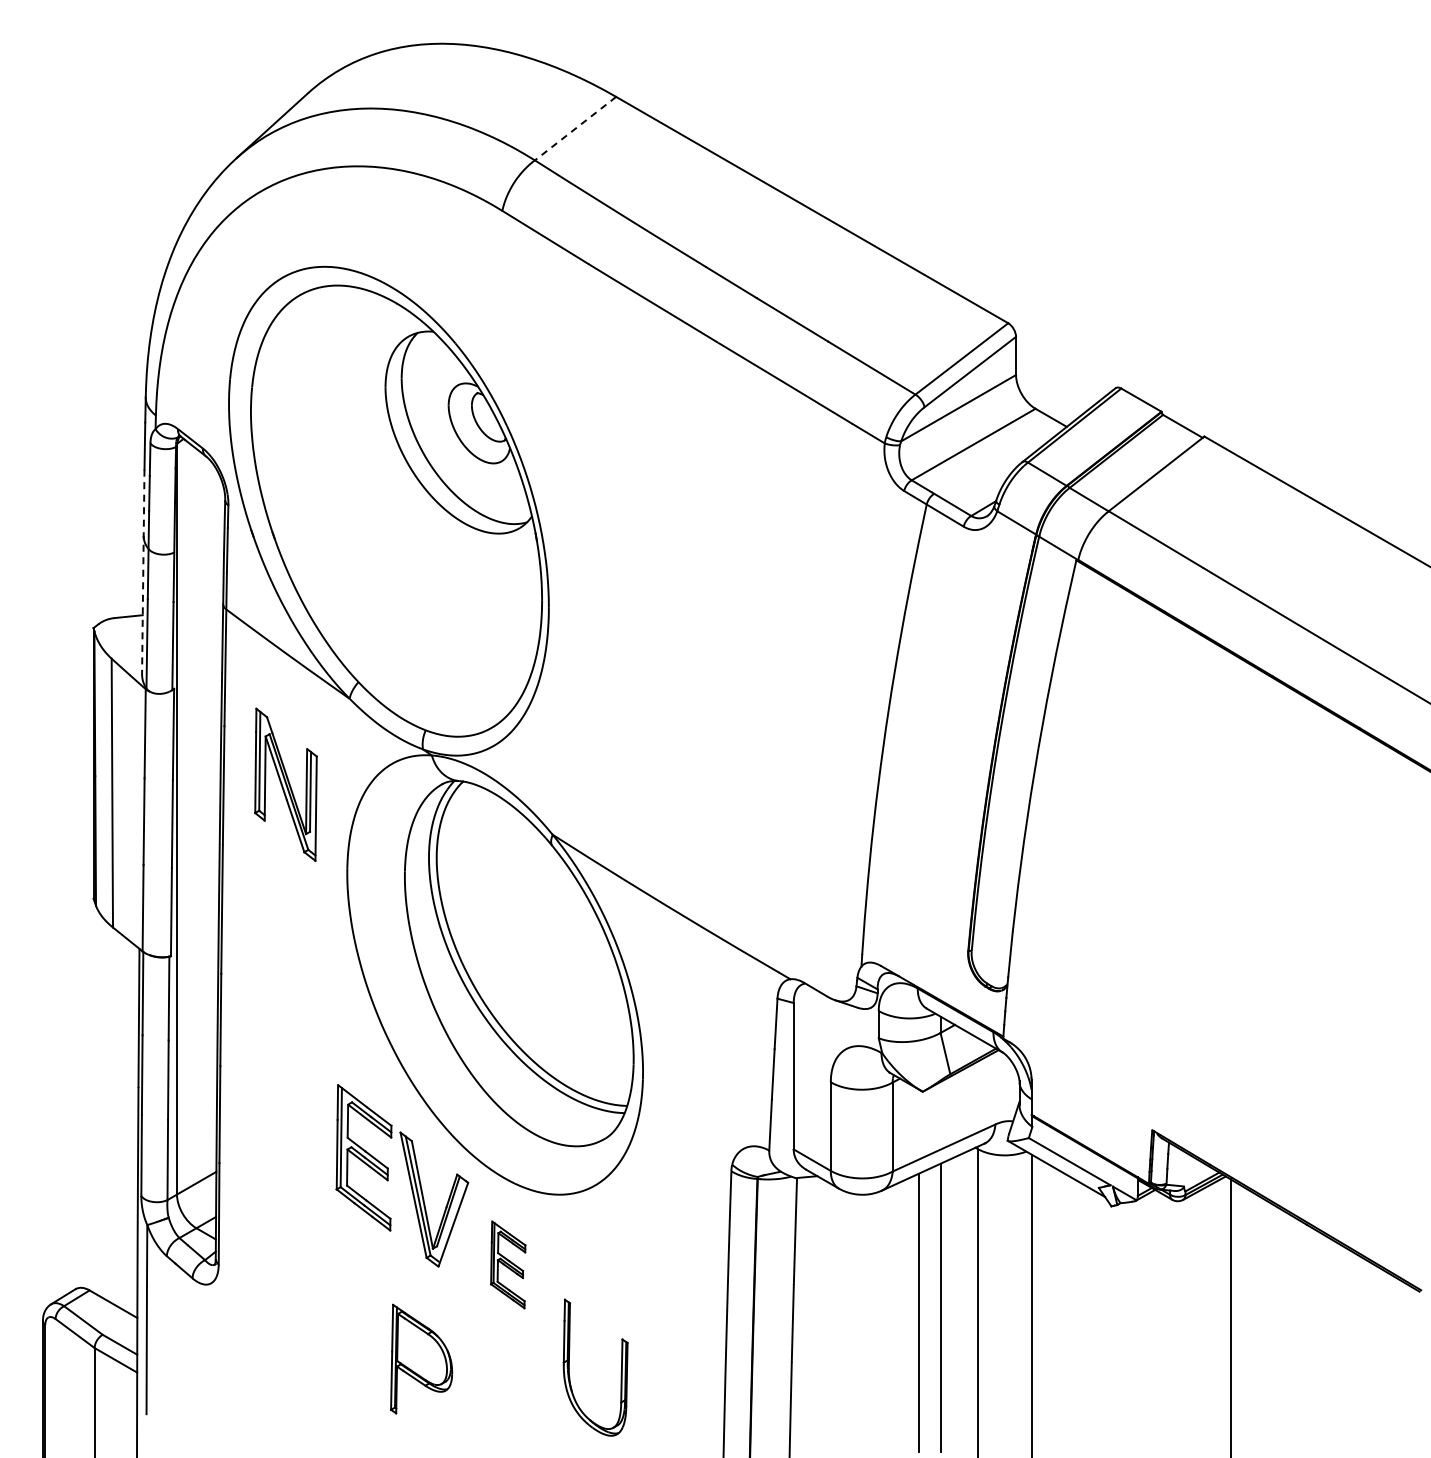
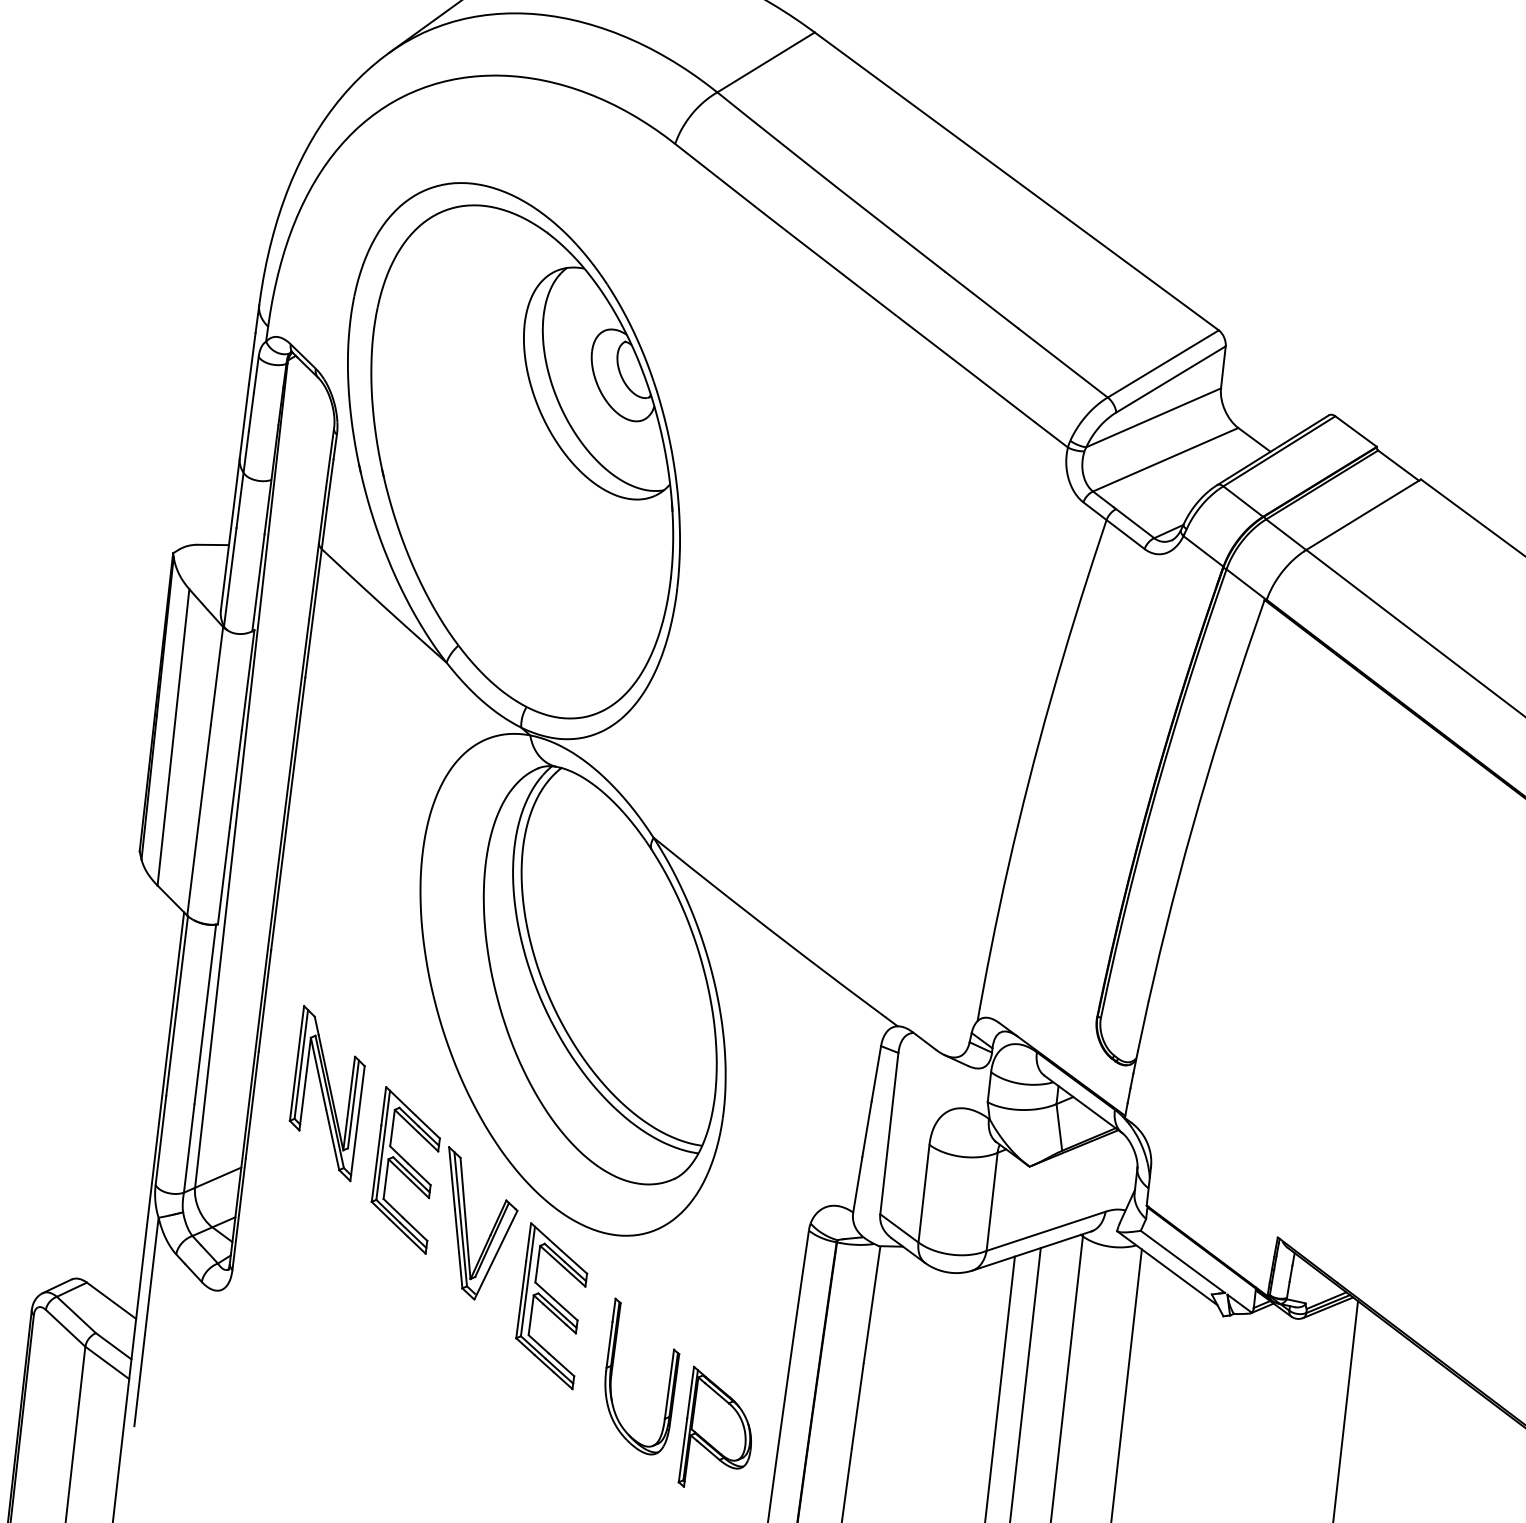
line: (575, 128) -> (766, 62), dashed -> solid
line: (143, 572) -> (235, 498), dashed -> solid
part: (285, 784) -> (326, 1093), moved
part: (507, 1264) -> (550, 1305), size x1.67
part: (421, 1358) -> (718, 1429), moved
part: (620, 1372) -> (667, 1385), moved

